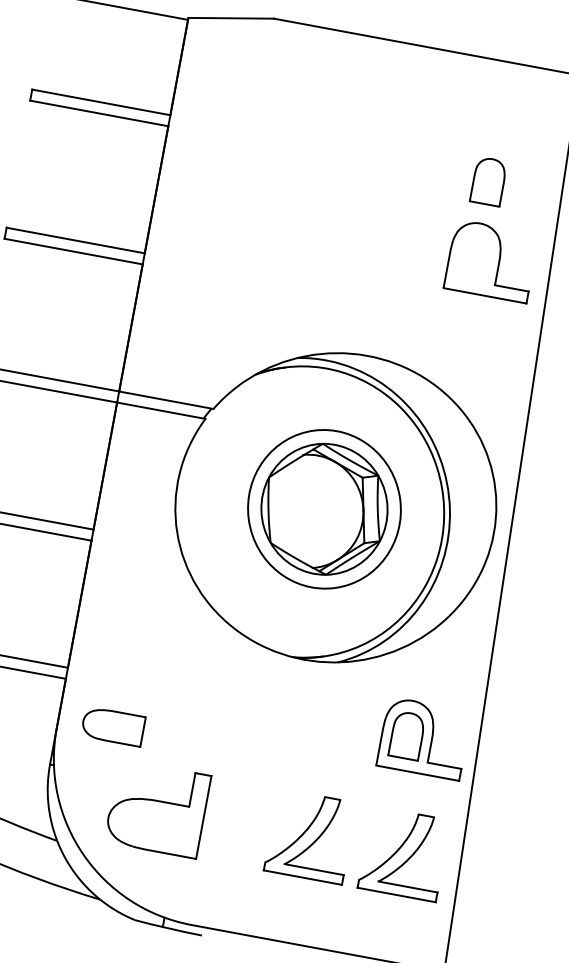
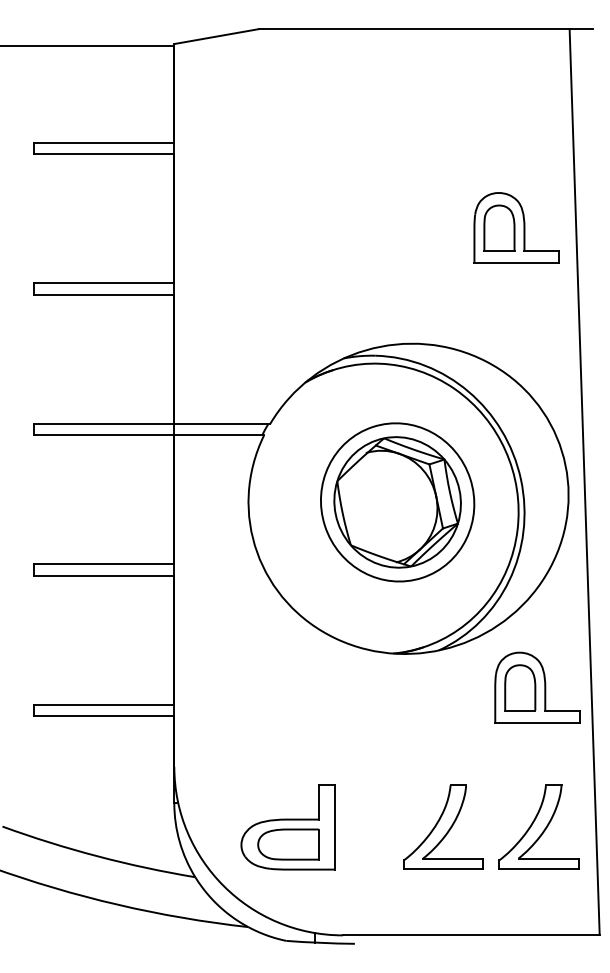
part: (488, 180) -> (499, 227), moved
part: (113, 726) -> (288, 844), moved
part: (424, 738) -> (537, 687), moved

